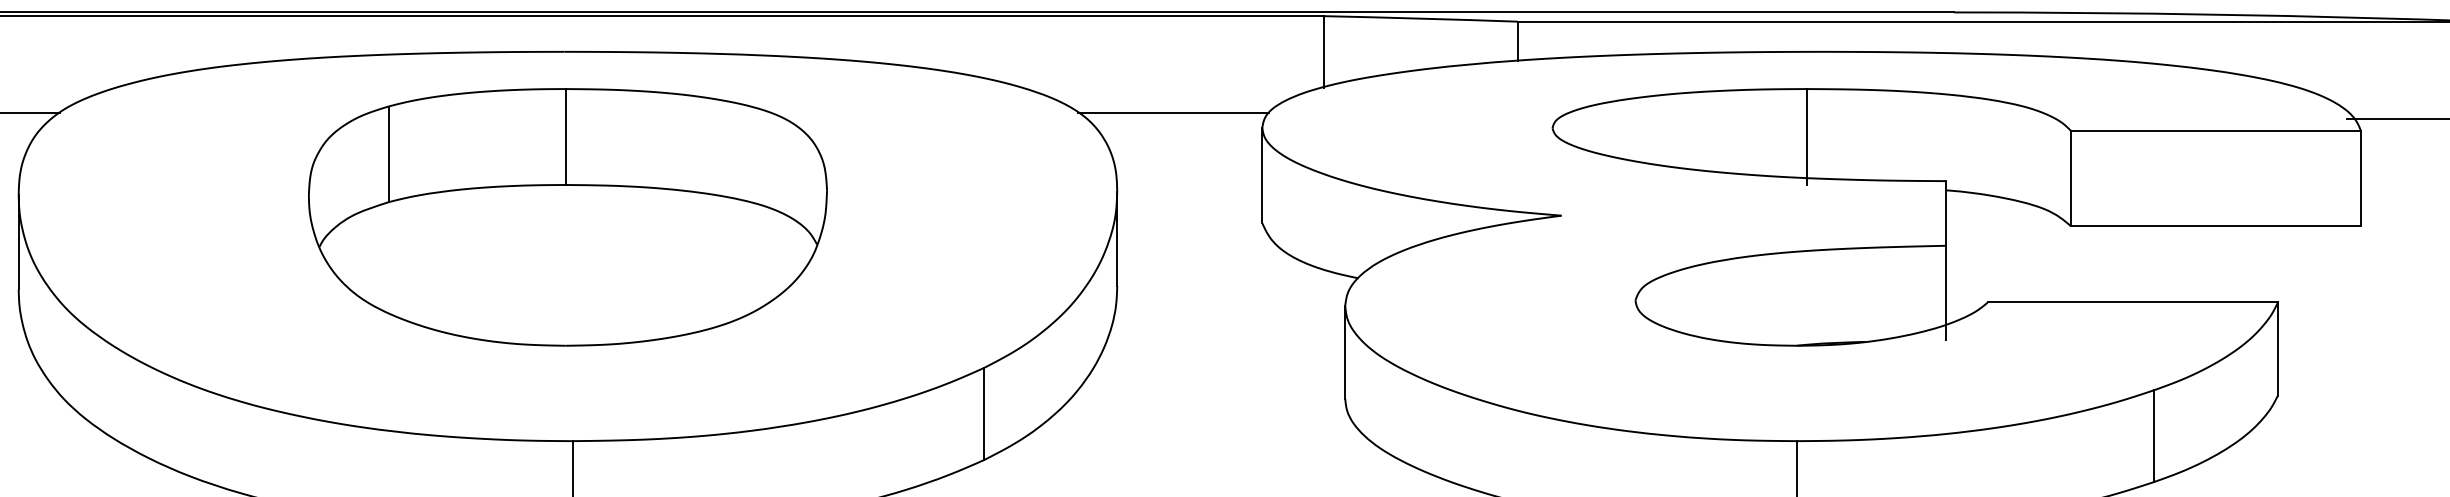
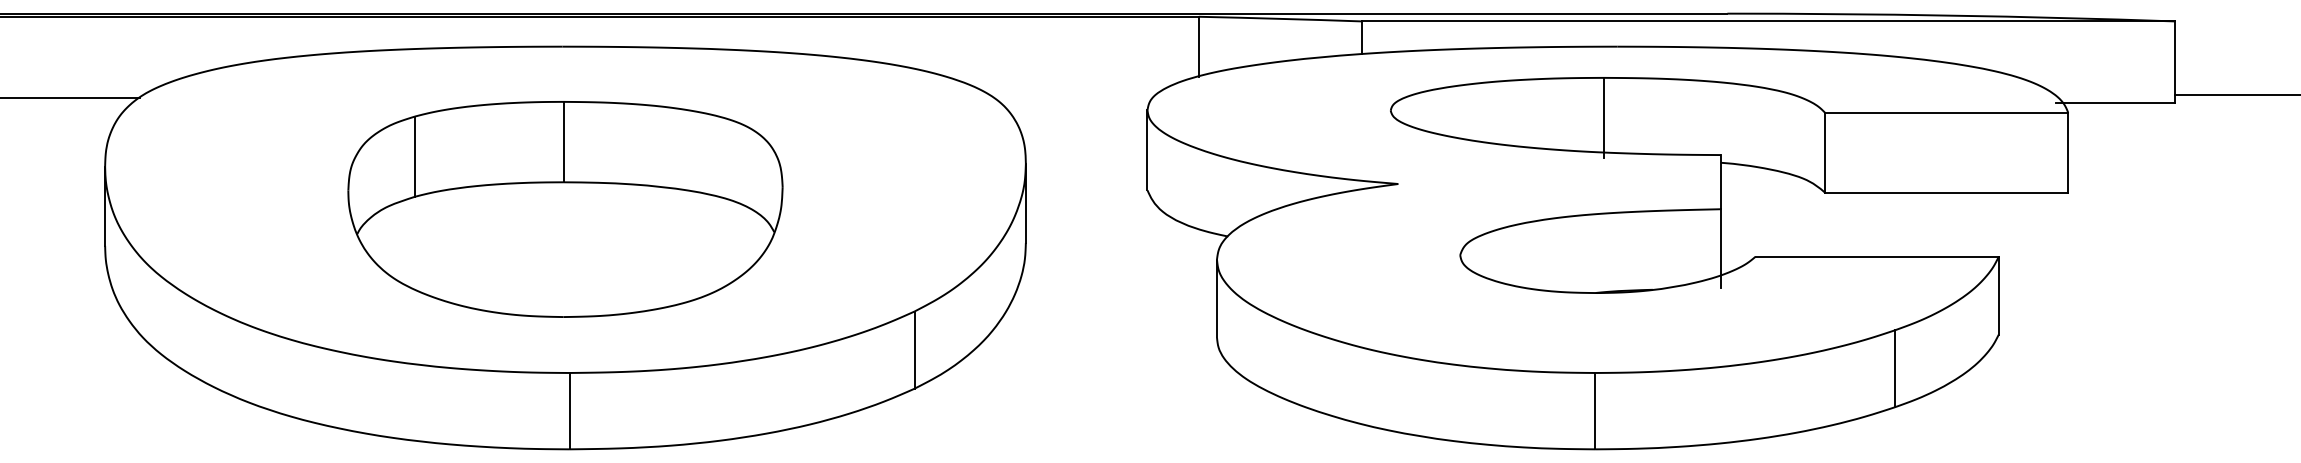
line: (1172, 113) -> (1072, 98), removed
part: (567, 217) -> (565, 209), moved

